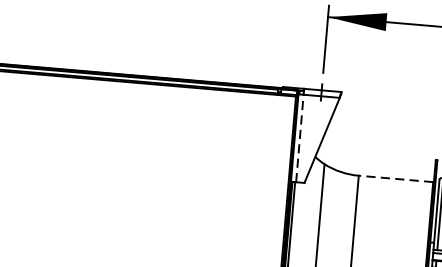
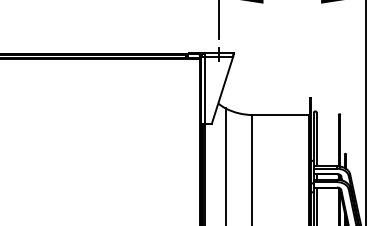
line: (300, 138) -> (205, 90), dashed -> solid
line: (395, 179) -> (280, 115), dashed -> solid

